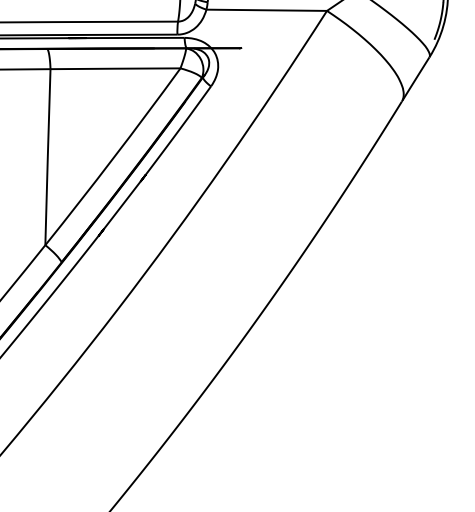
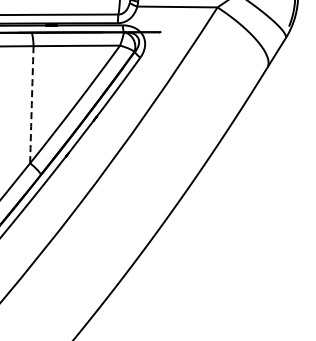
arc: (47, 156) -> (31, 104), solid -> dashed

